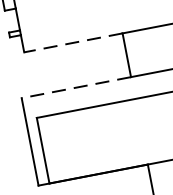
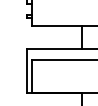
line: (72, 43) -> (56, 26), dashed -> solid
line: (76, 87) -> (54, 48), dashed -> solid

